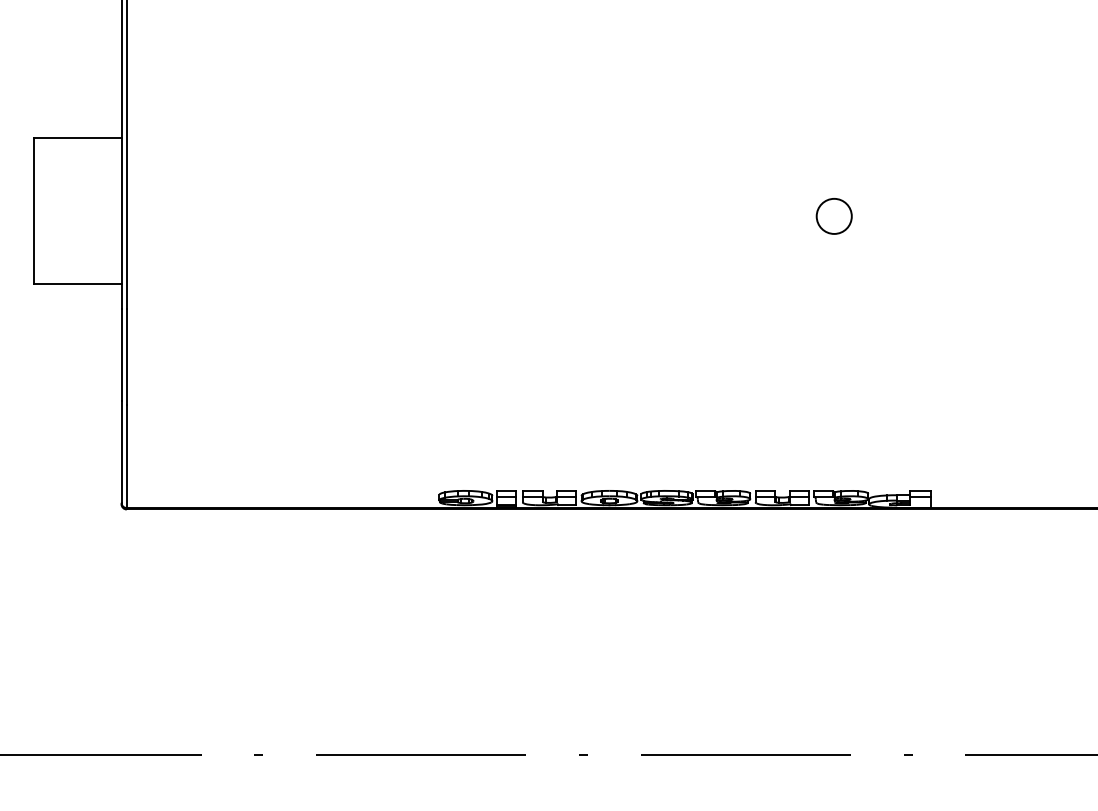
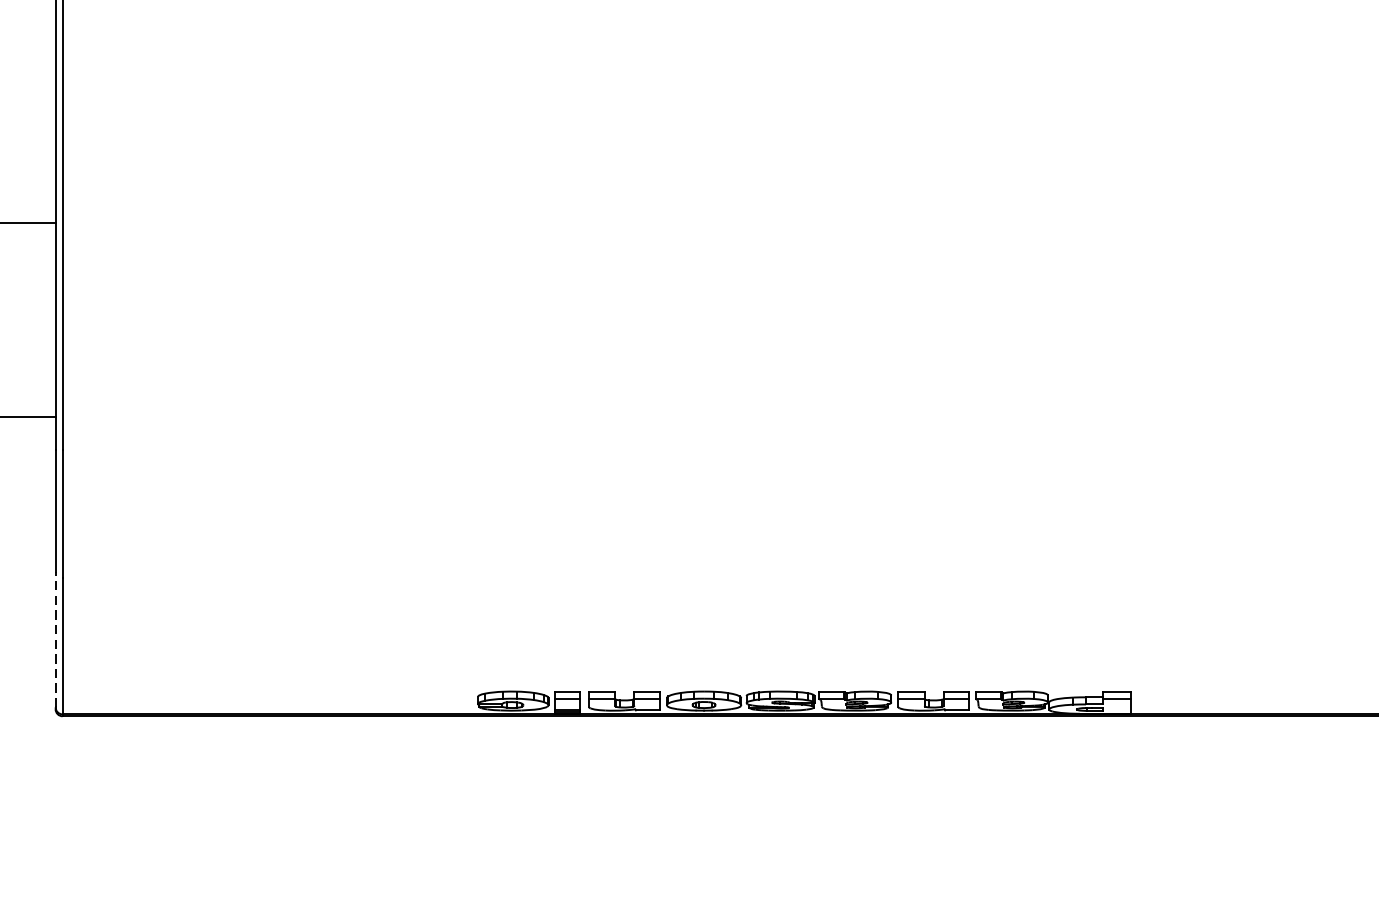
circle: (833, 216) -> (1001, 326), removed
line: (121, 451) -> (55, 639), solid -> dashed

